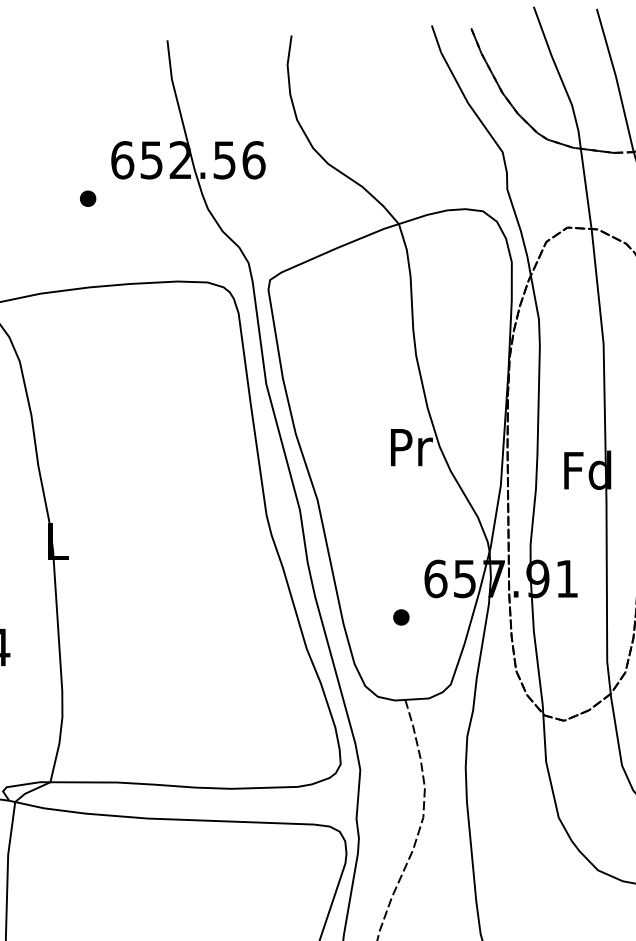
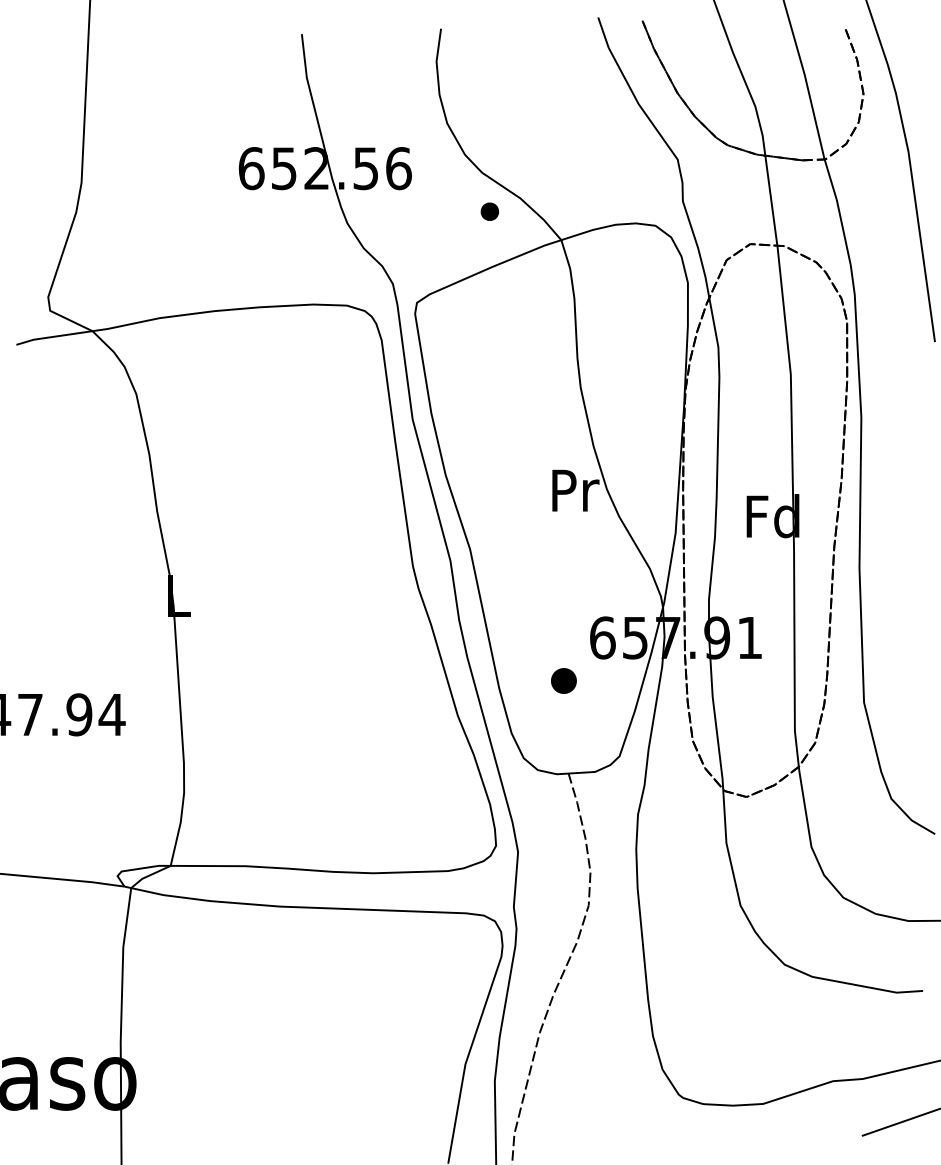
part: (87, 198) -> (489, 211), moved
part: (401, 617) -> (564, 681), size x1.4

